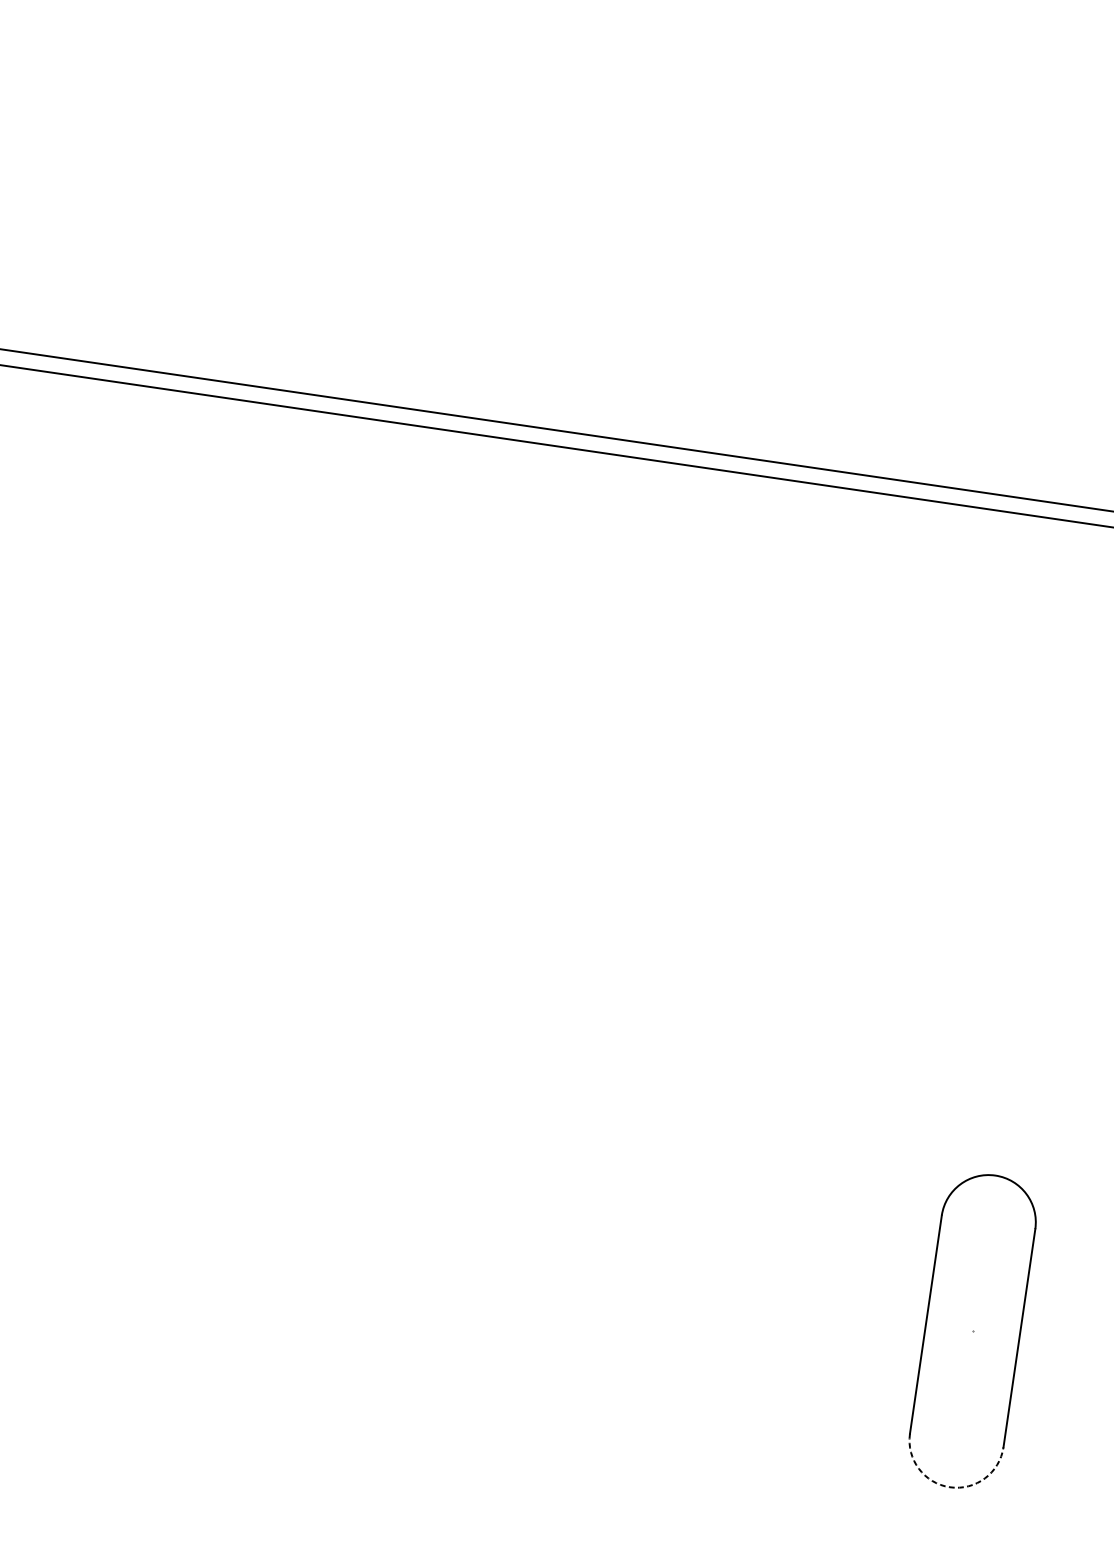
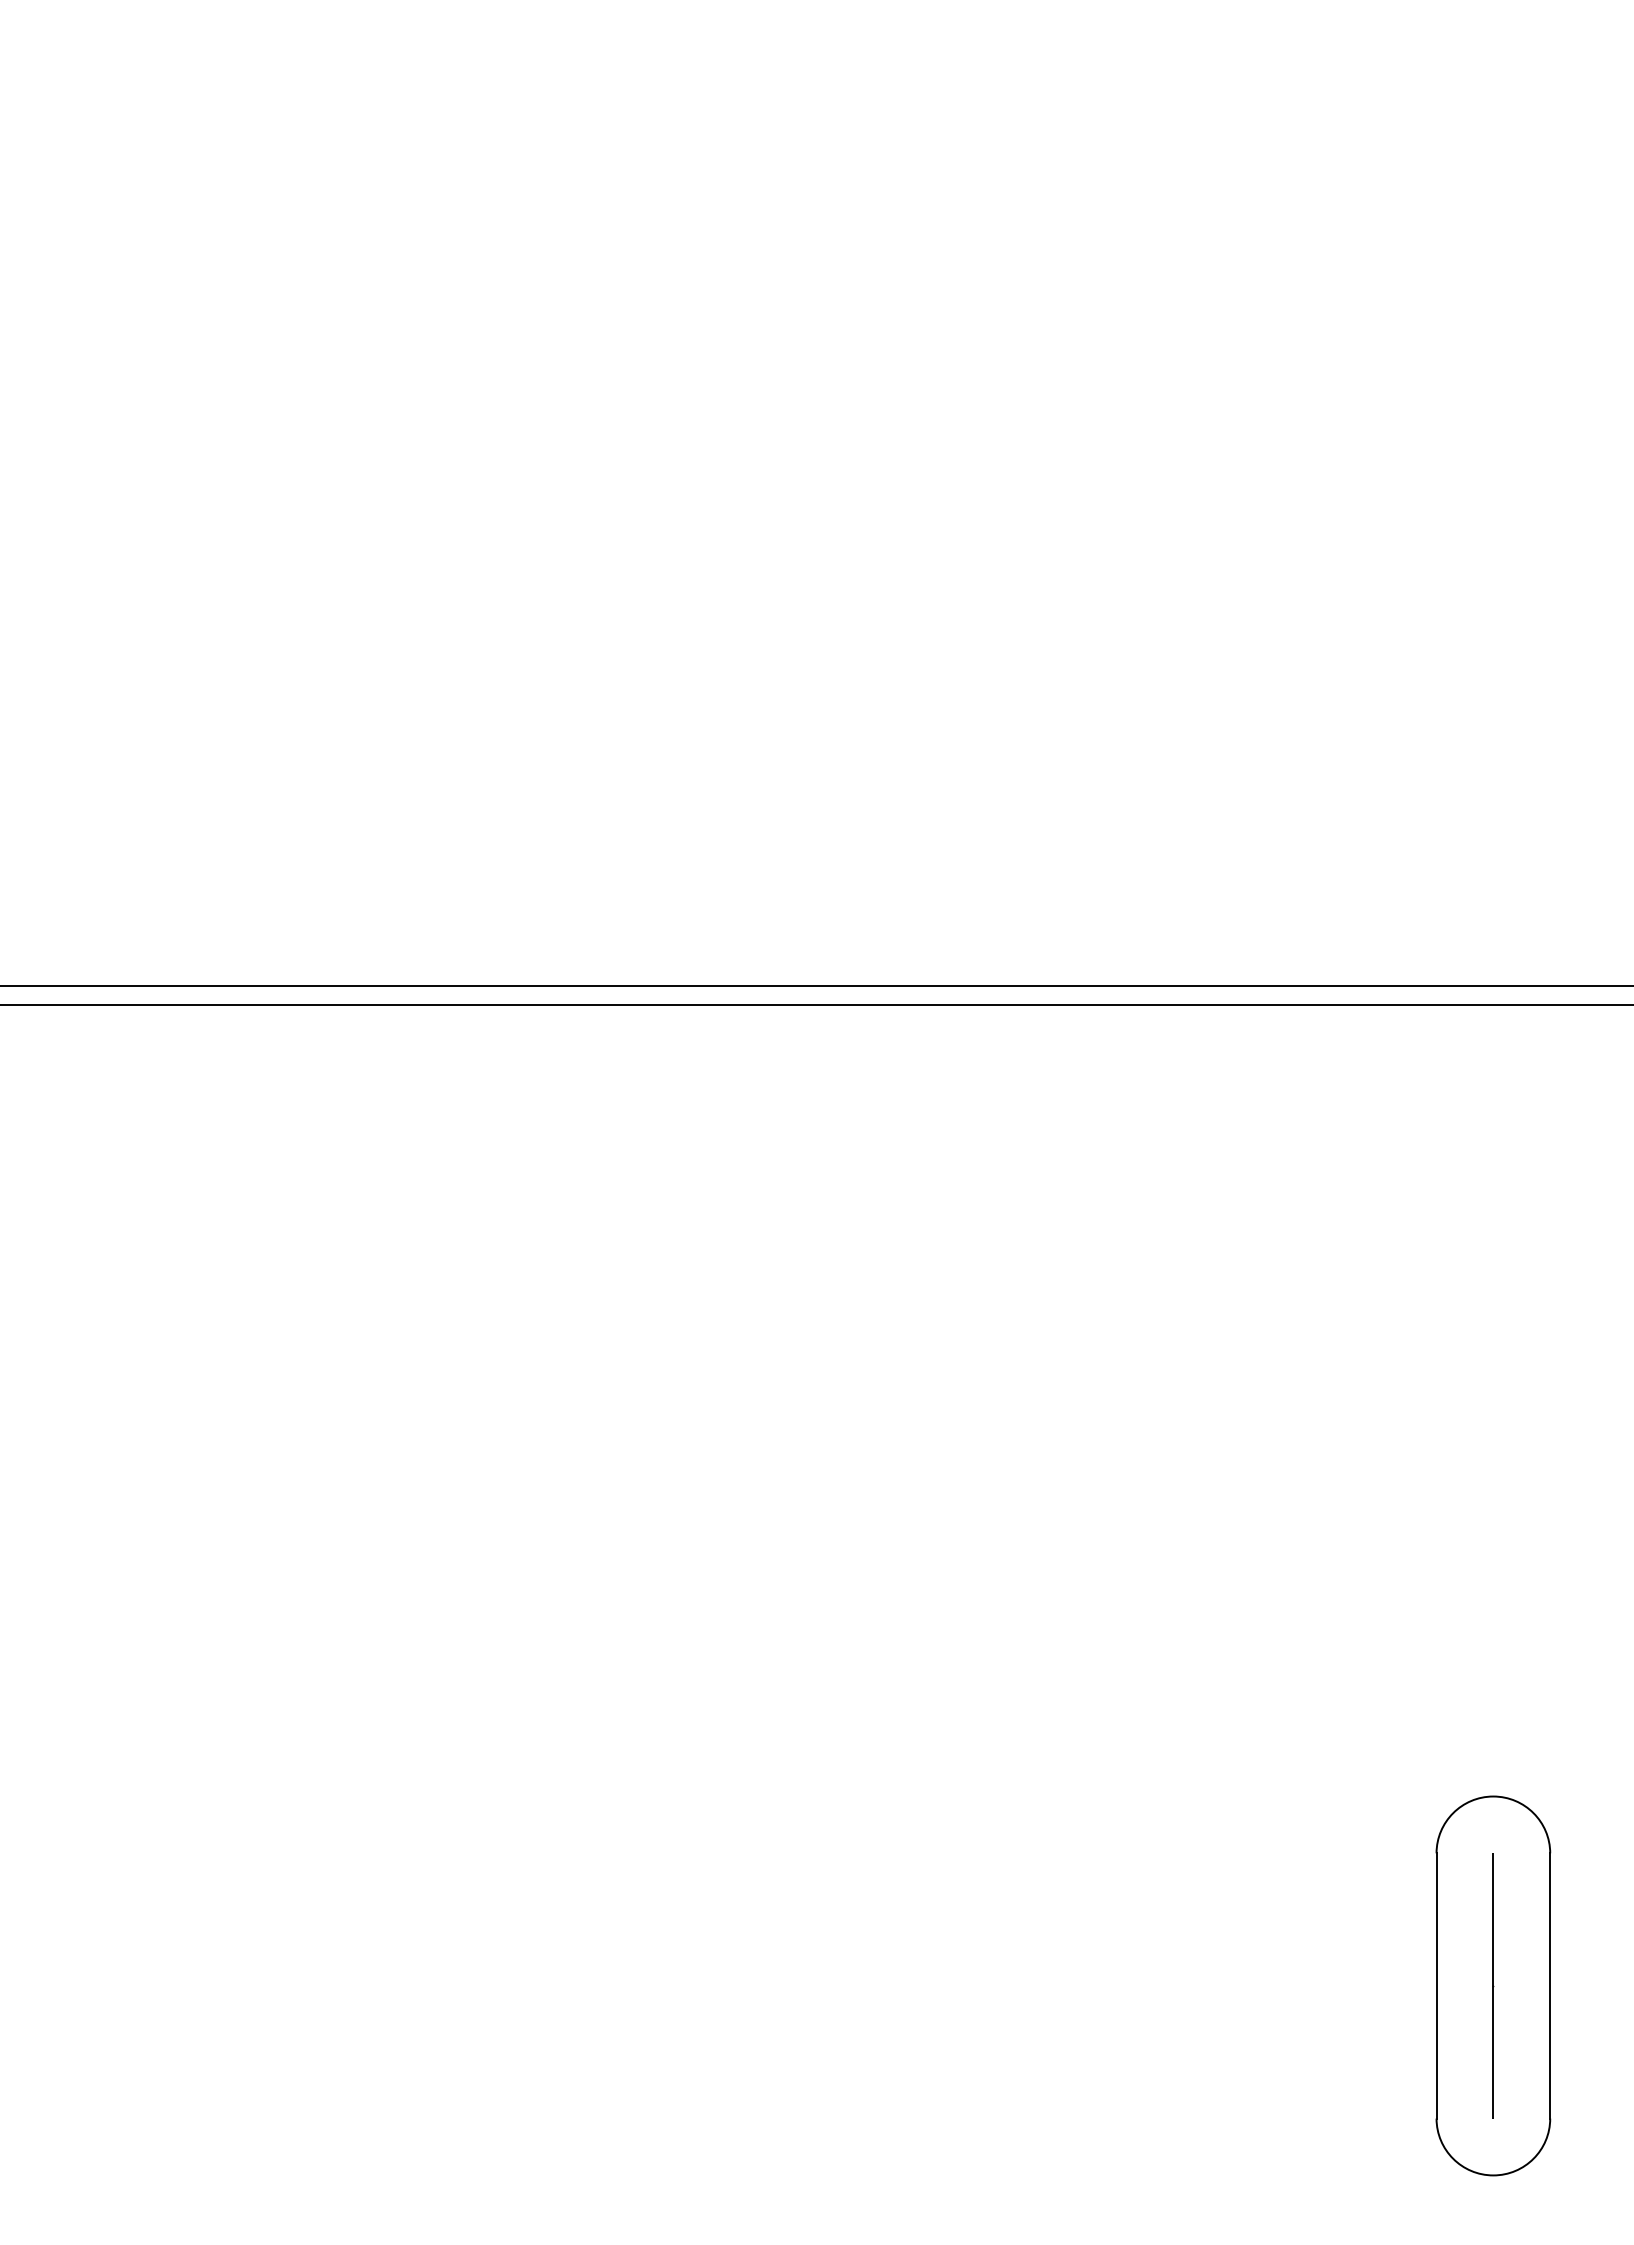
line: (972, 1331) -> (1493, 1985), added
arc: (950, 1487) -> (1493, 2175), dashed -> solid

